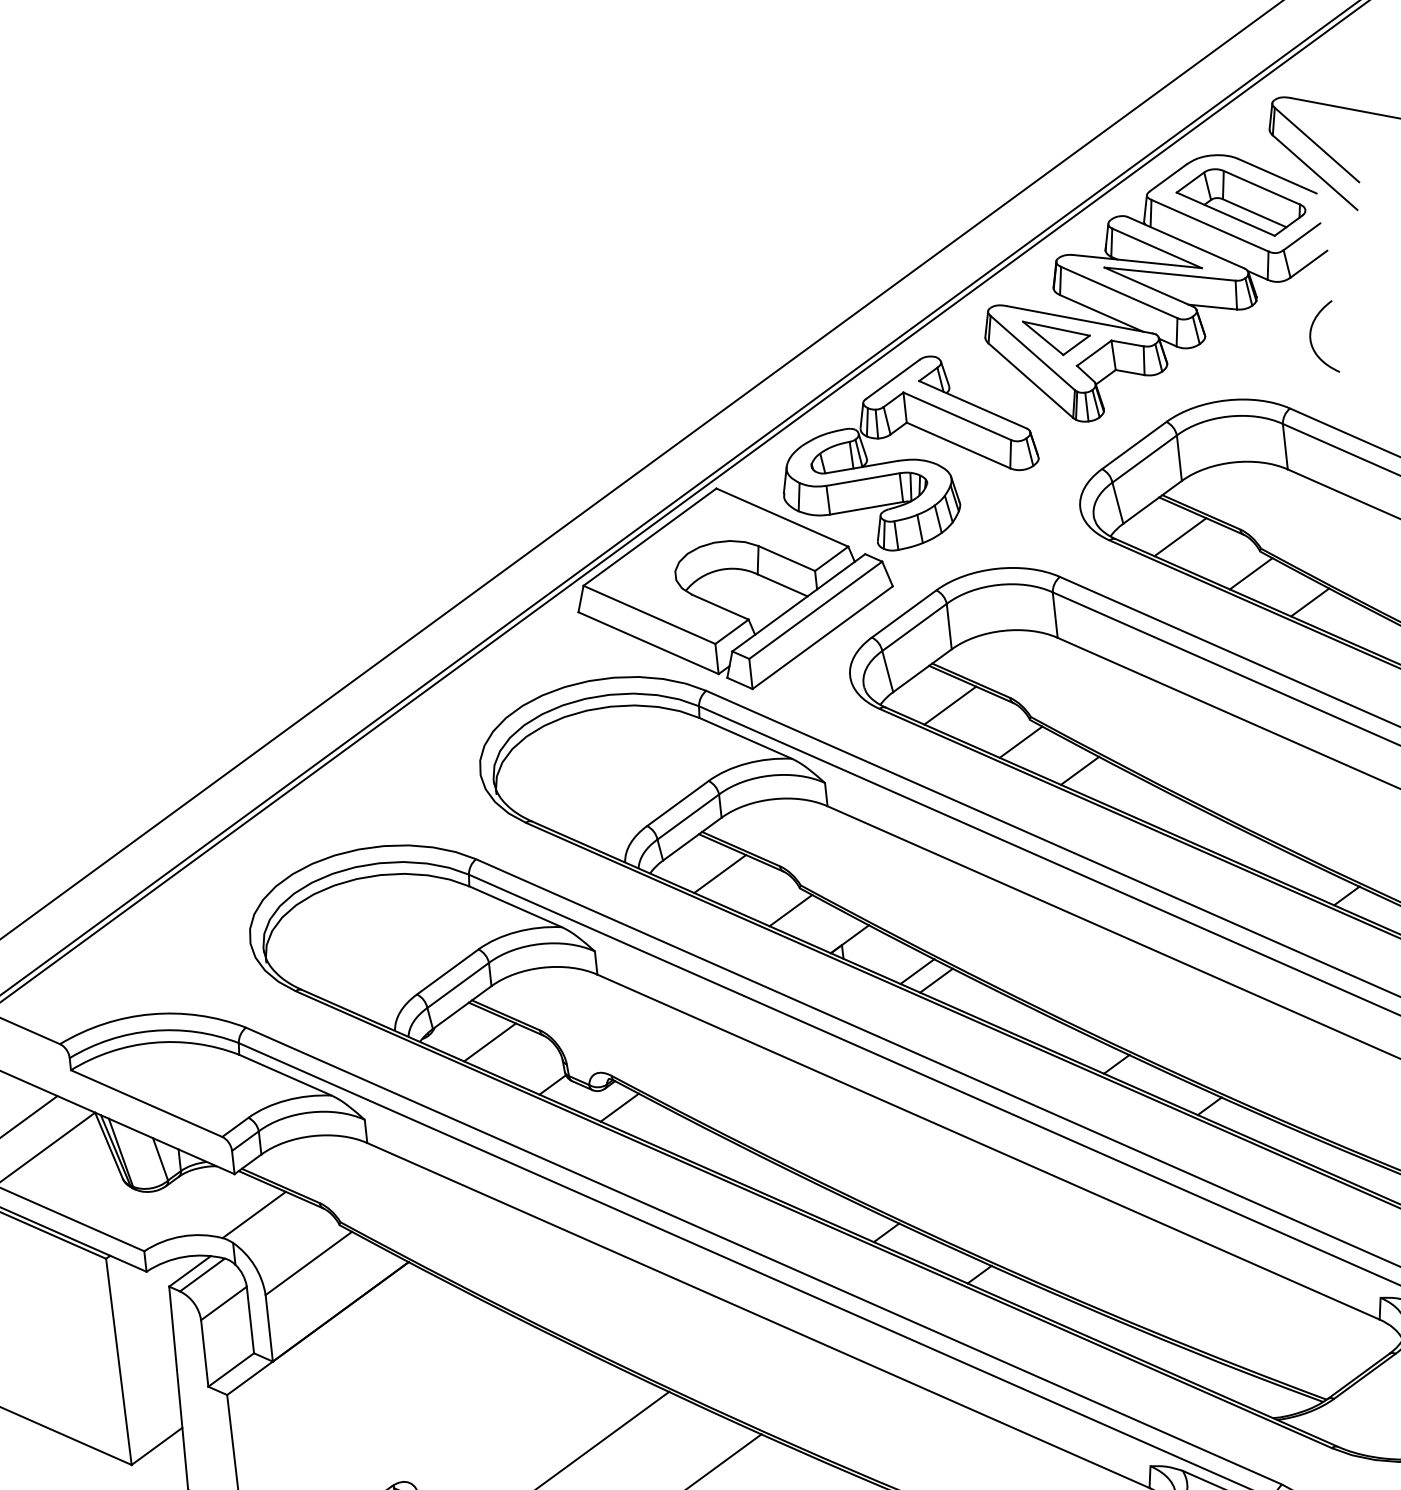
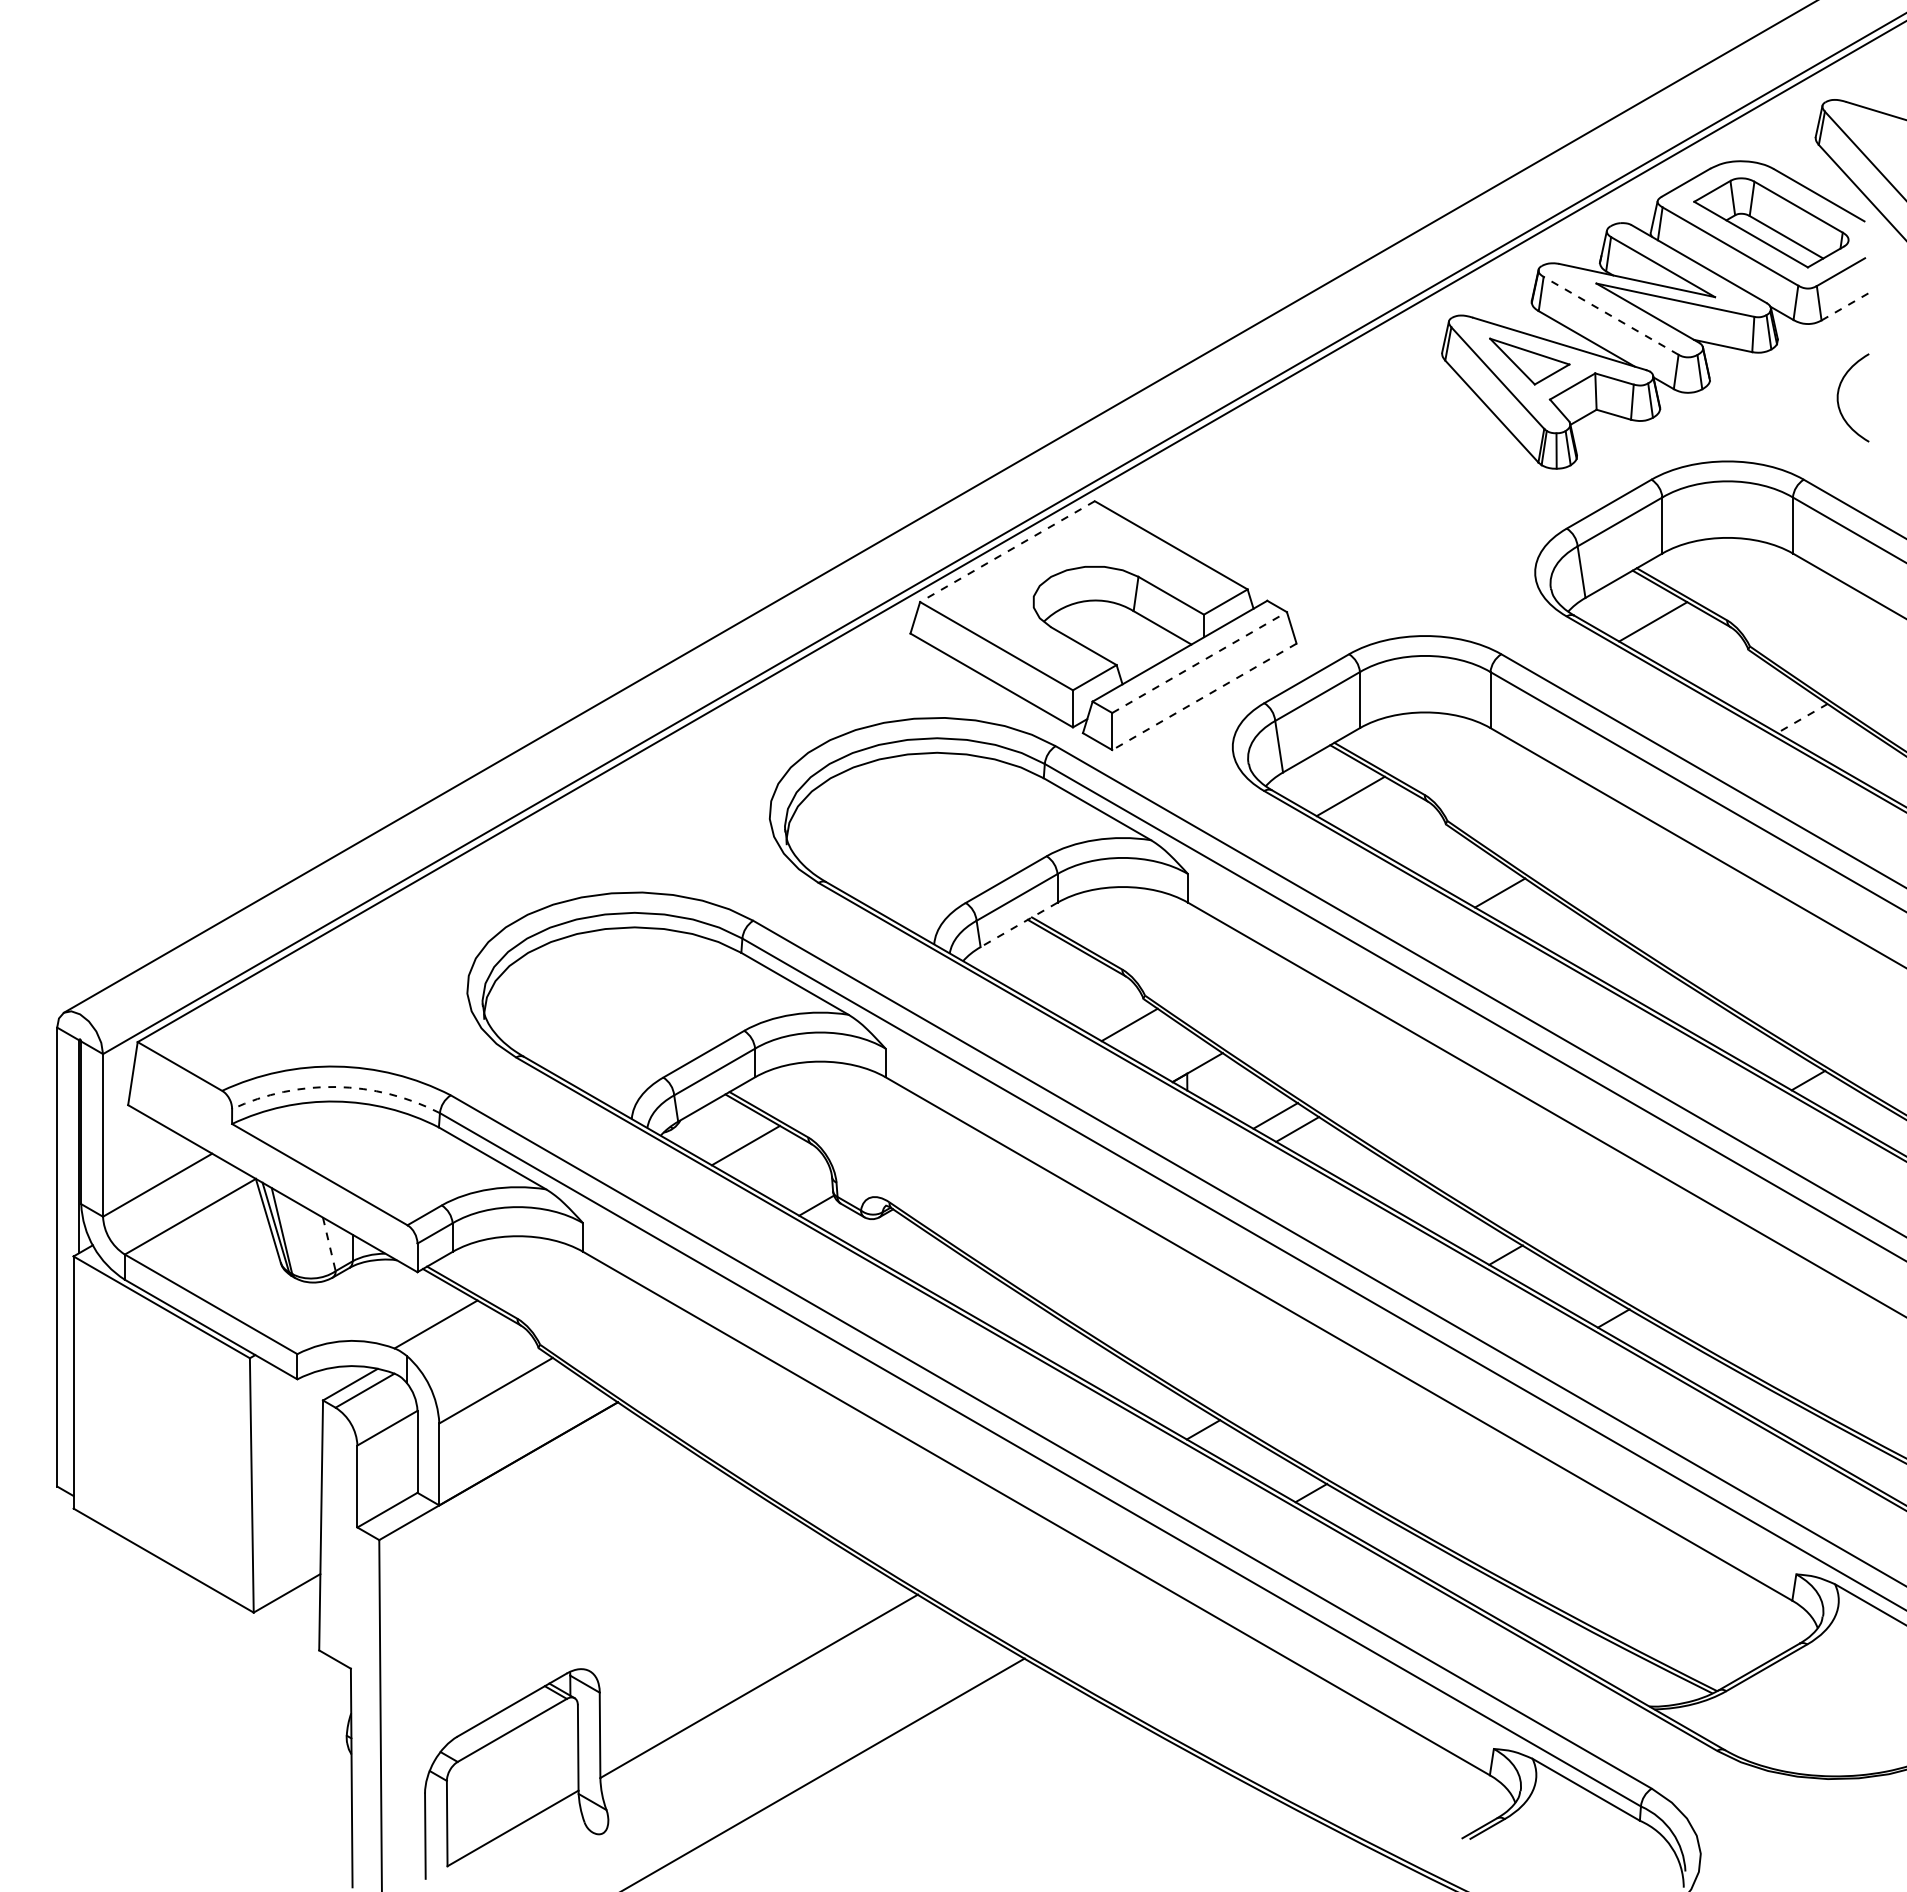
line: (1308, 264) -> (1845, 306), solid -> dashed
line: (1119, 292) -> (1611, 315), solid -> dashed
part: (908, 453) -> (1333, 484), removed
line: (650, 537) -> (1007, 551), solid -> dashed
line: (1251, 573) -> (1734, 675), removed
line: (1310, 602) -> (1802, 718), solid -> dashed
line: (815, 610) -> (1199, 662), solid -> dashed
line: (822, 638) -> (1204, 697), solid -> dashed
line: (1021, 742) -> (1432, 850), removed
line: (691, 839) -> (1018, 925), solid -> dashed
line: (720, 873) -> (1048, 970), removed
arc: (152, 1031) -> (336, 1087), solid -> dashed
line: (619, 1107) -> (895, 1241), removed
line: (160, 1159) -> (329, 1244), solid -> dashed

